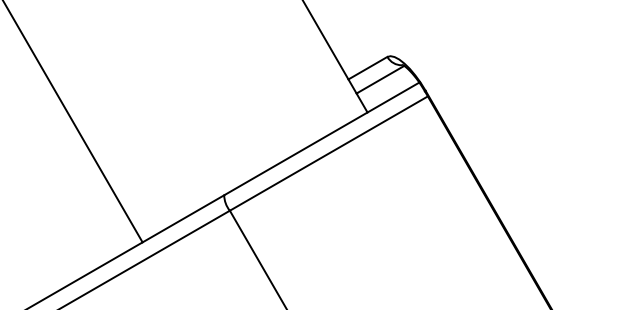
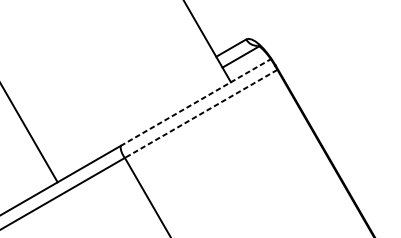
line: (322, 138) -> (196, 102), solid -> dashed
line: (328, 153) -> (200, 113), solid -> dashed

